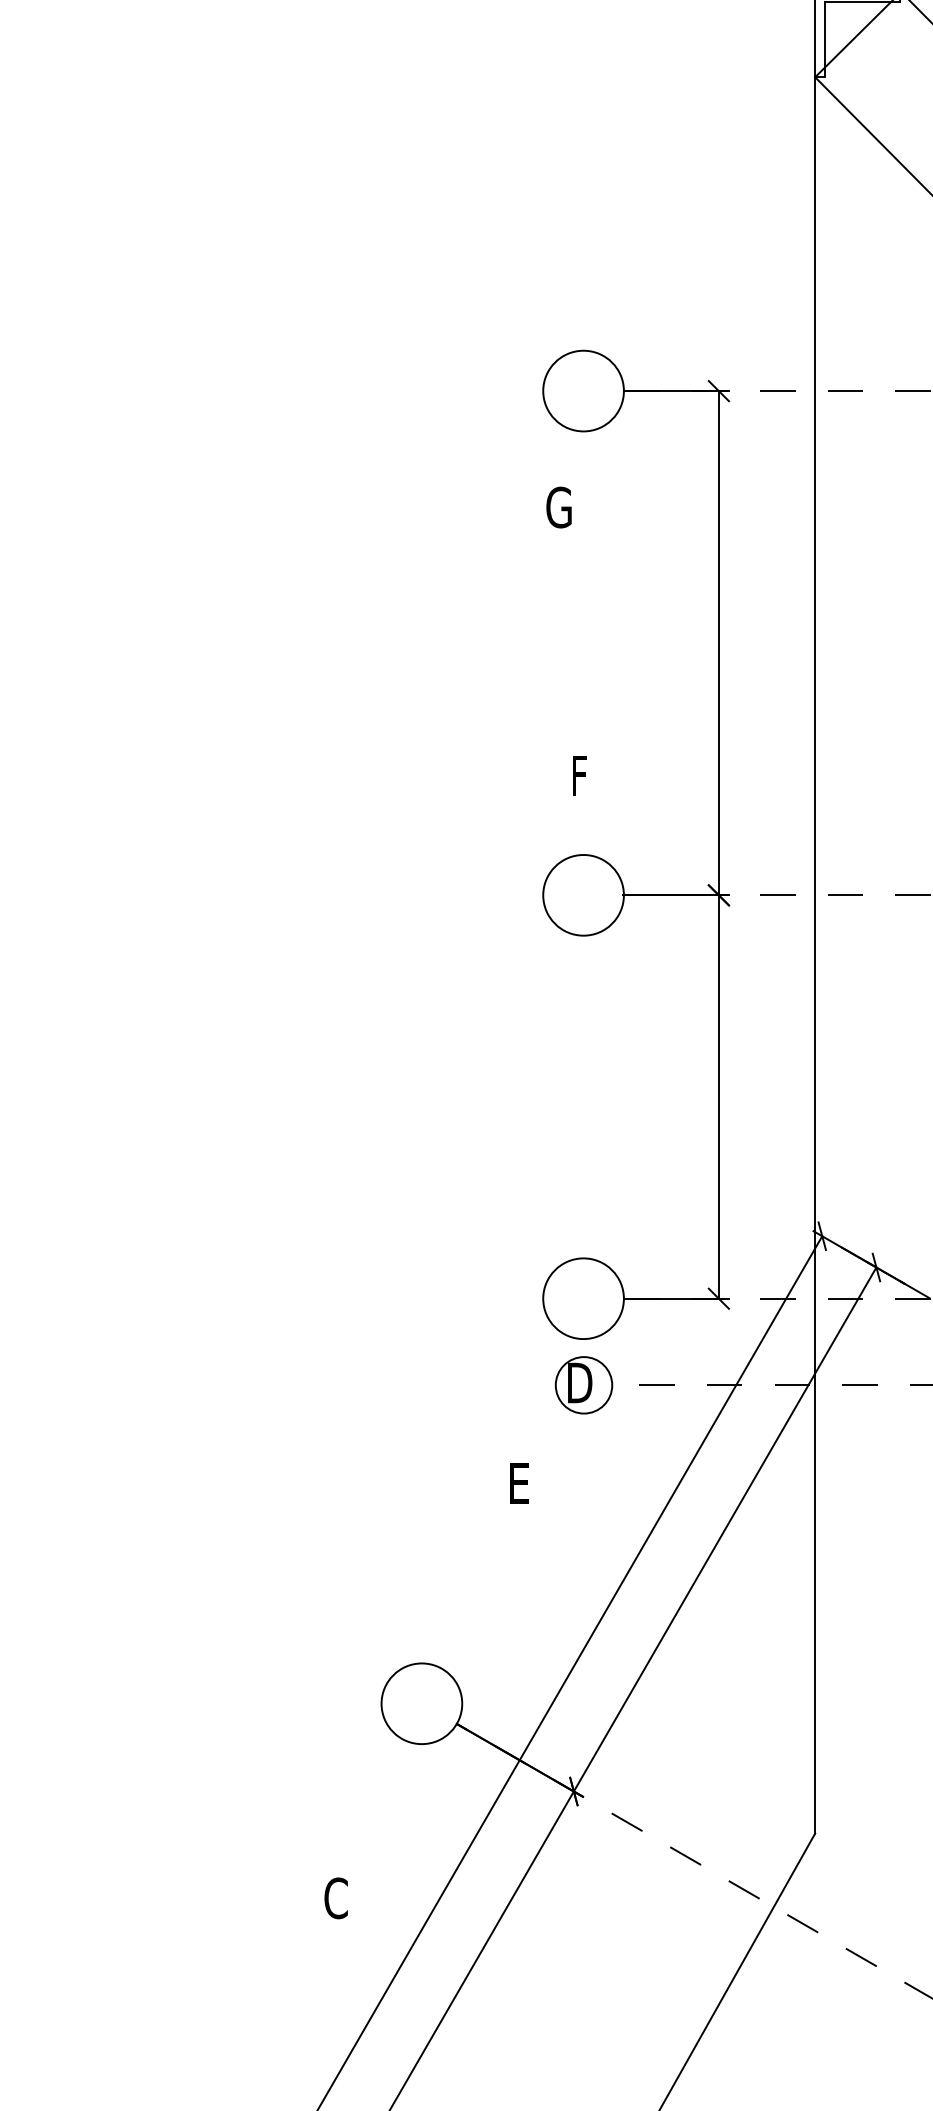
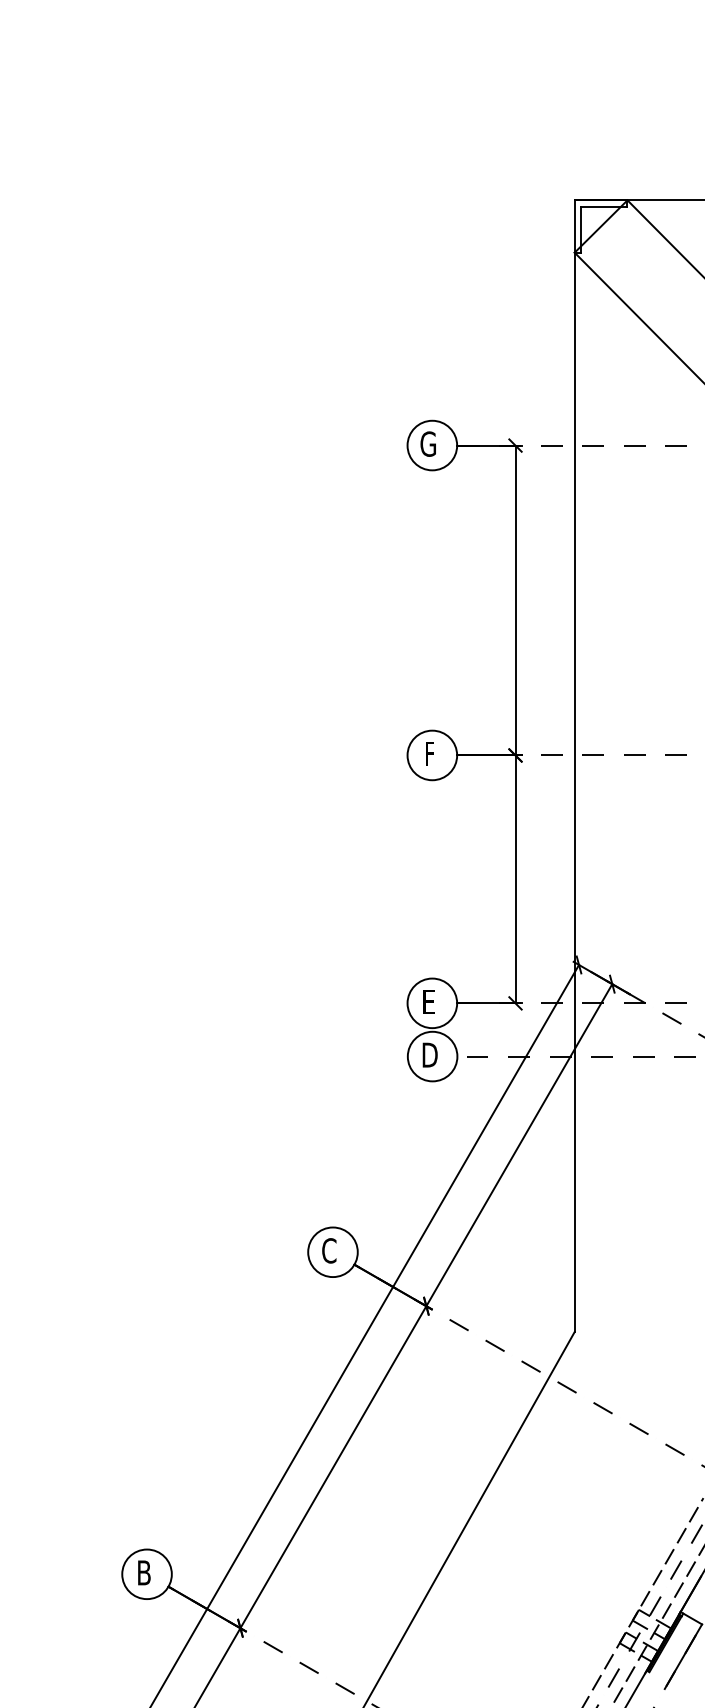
text: (557, 506) -> (427, 443), moved
text: (578, 774) -> (429, 753), moved
circle: (583, 1385) -> (432, 1056), size x1.43
text: (518, 1482) -> (428, 1001), moved
text: (336, 1897) -> (329, 1250), moved

